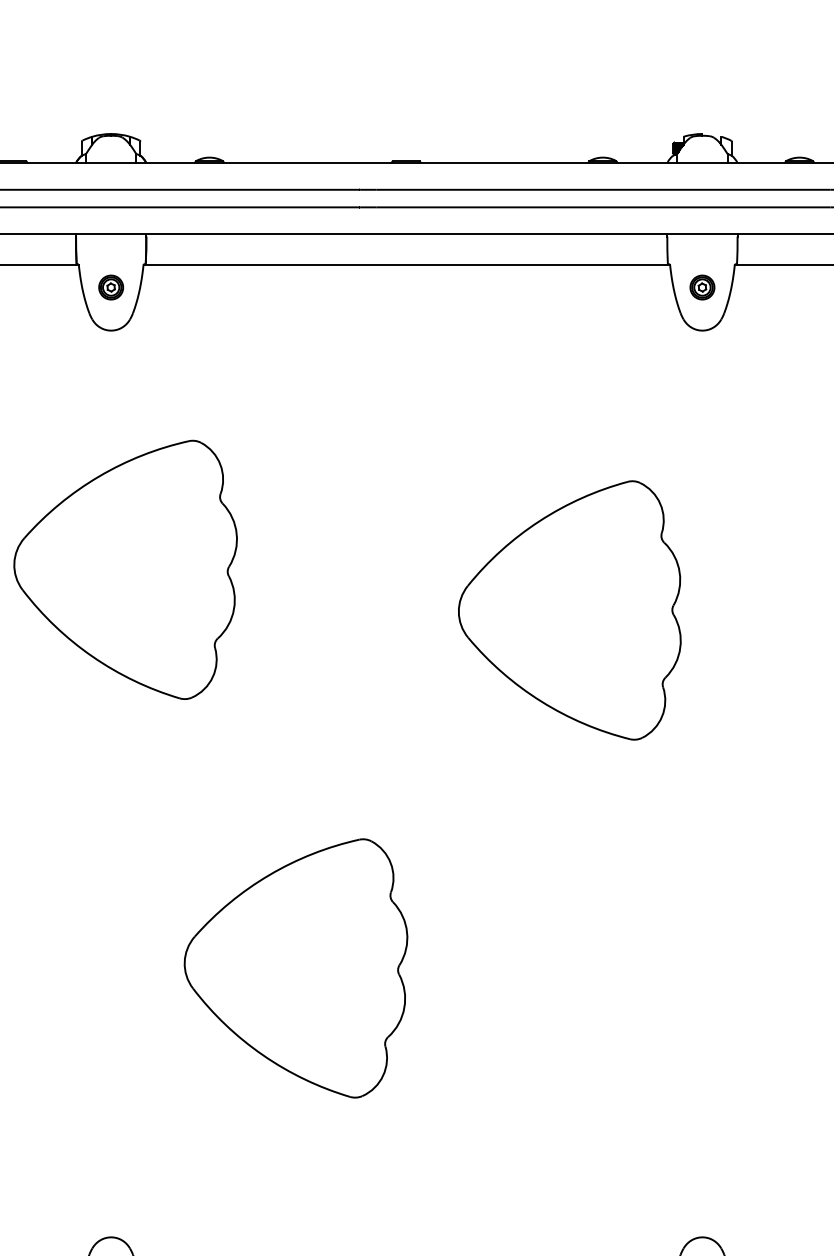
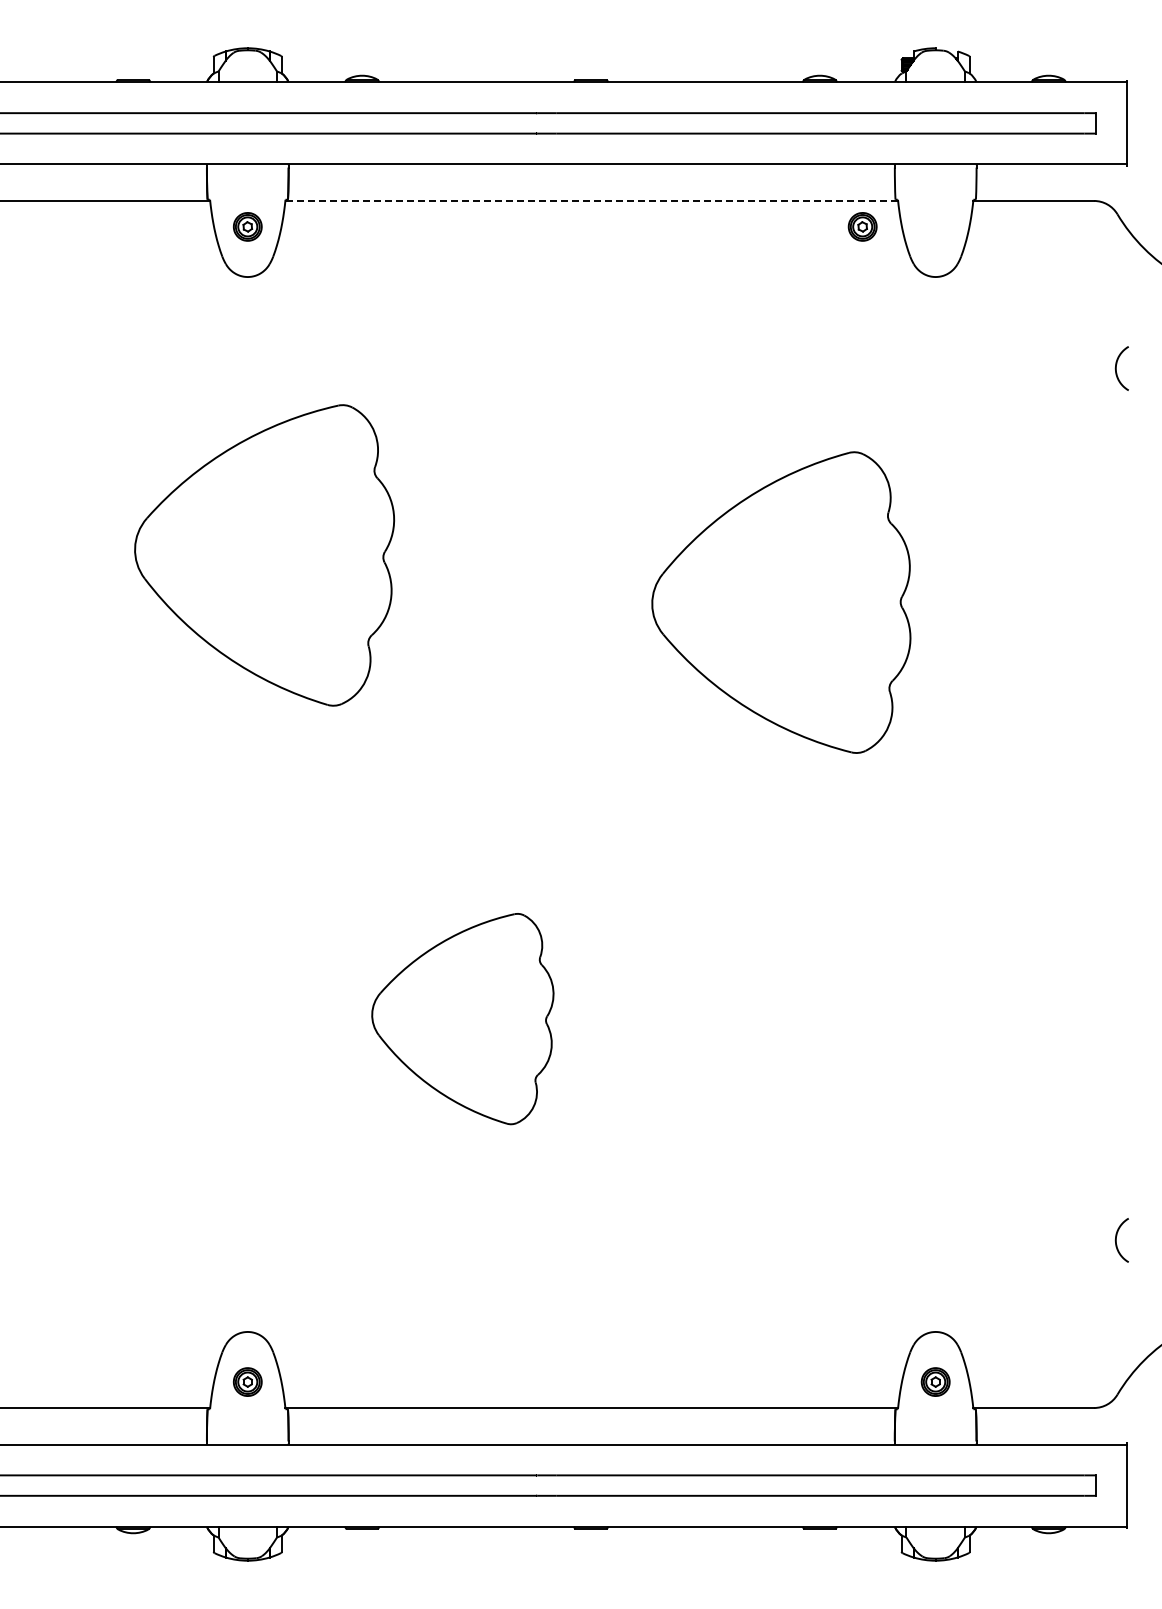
line: (406, 264) -> (591, 200), solid -> dashed
part: (702, 287) -> (862, 226), moved
part: (295, 967) -> (462, 1018), size x0.7

